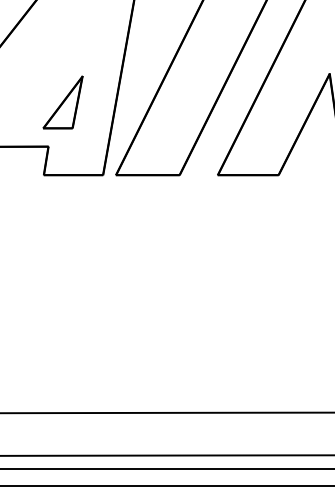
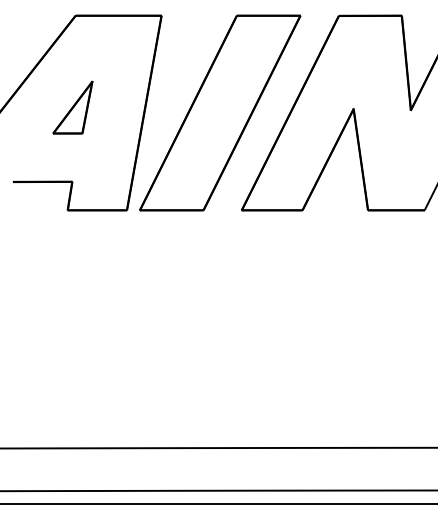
part: (62, 102) -> (72, 107), moved

